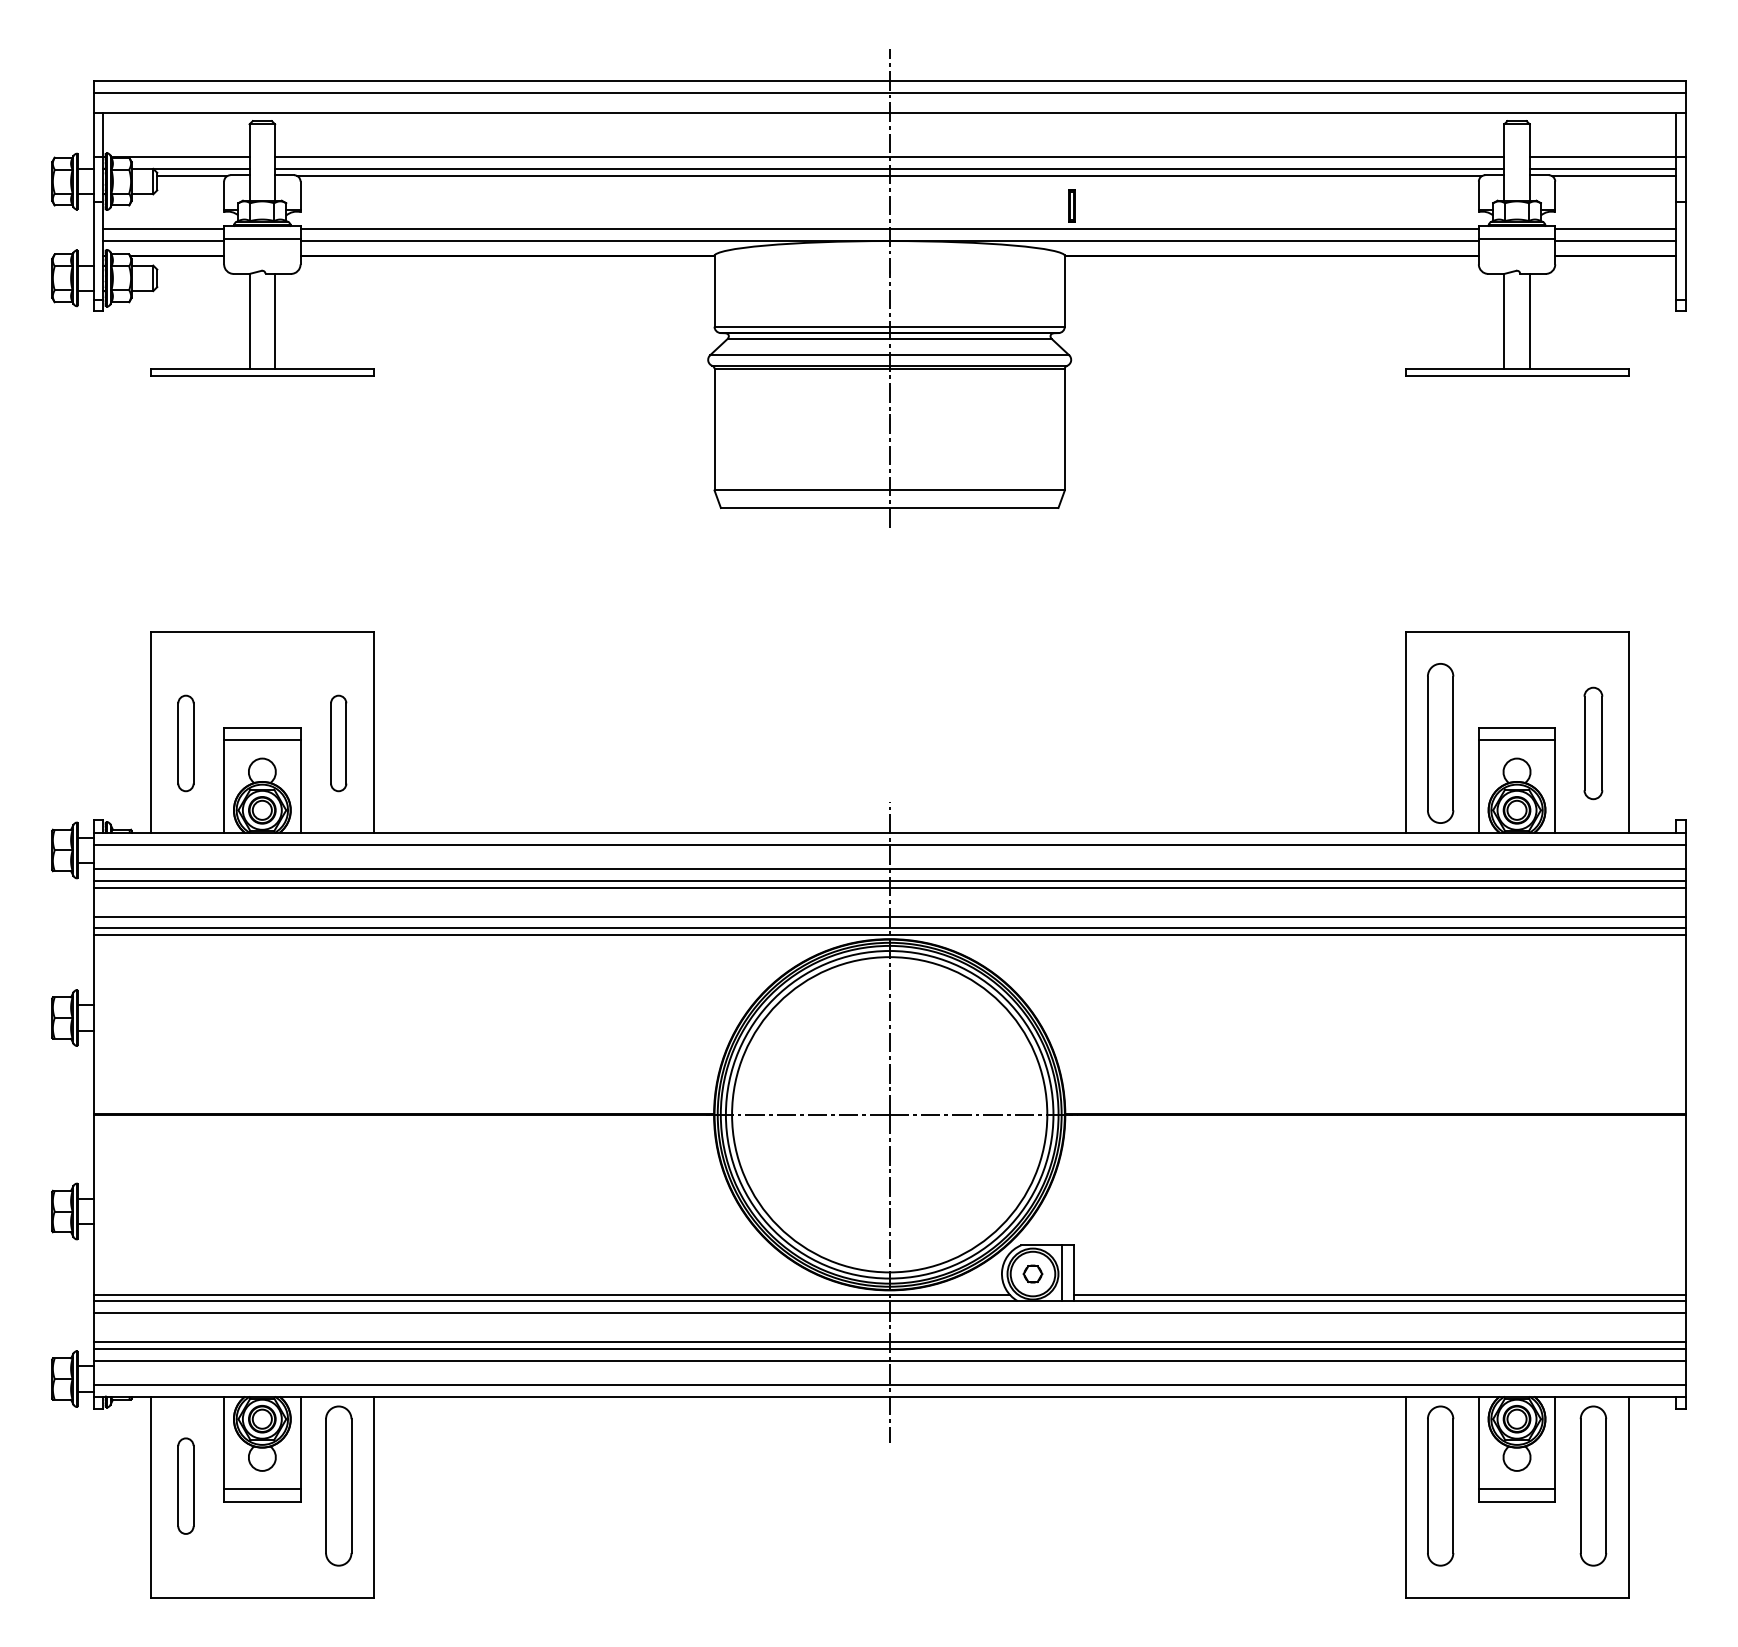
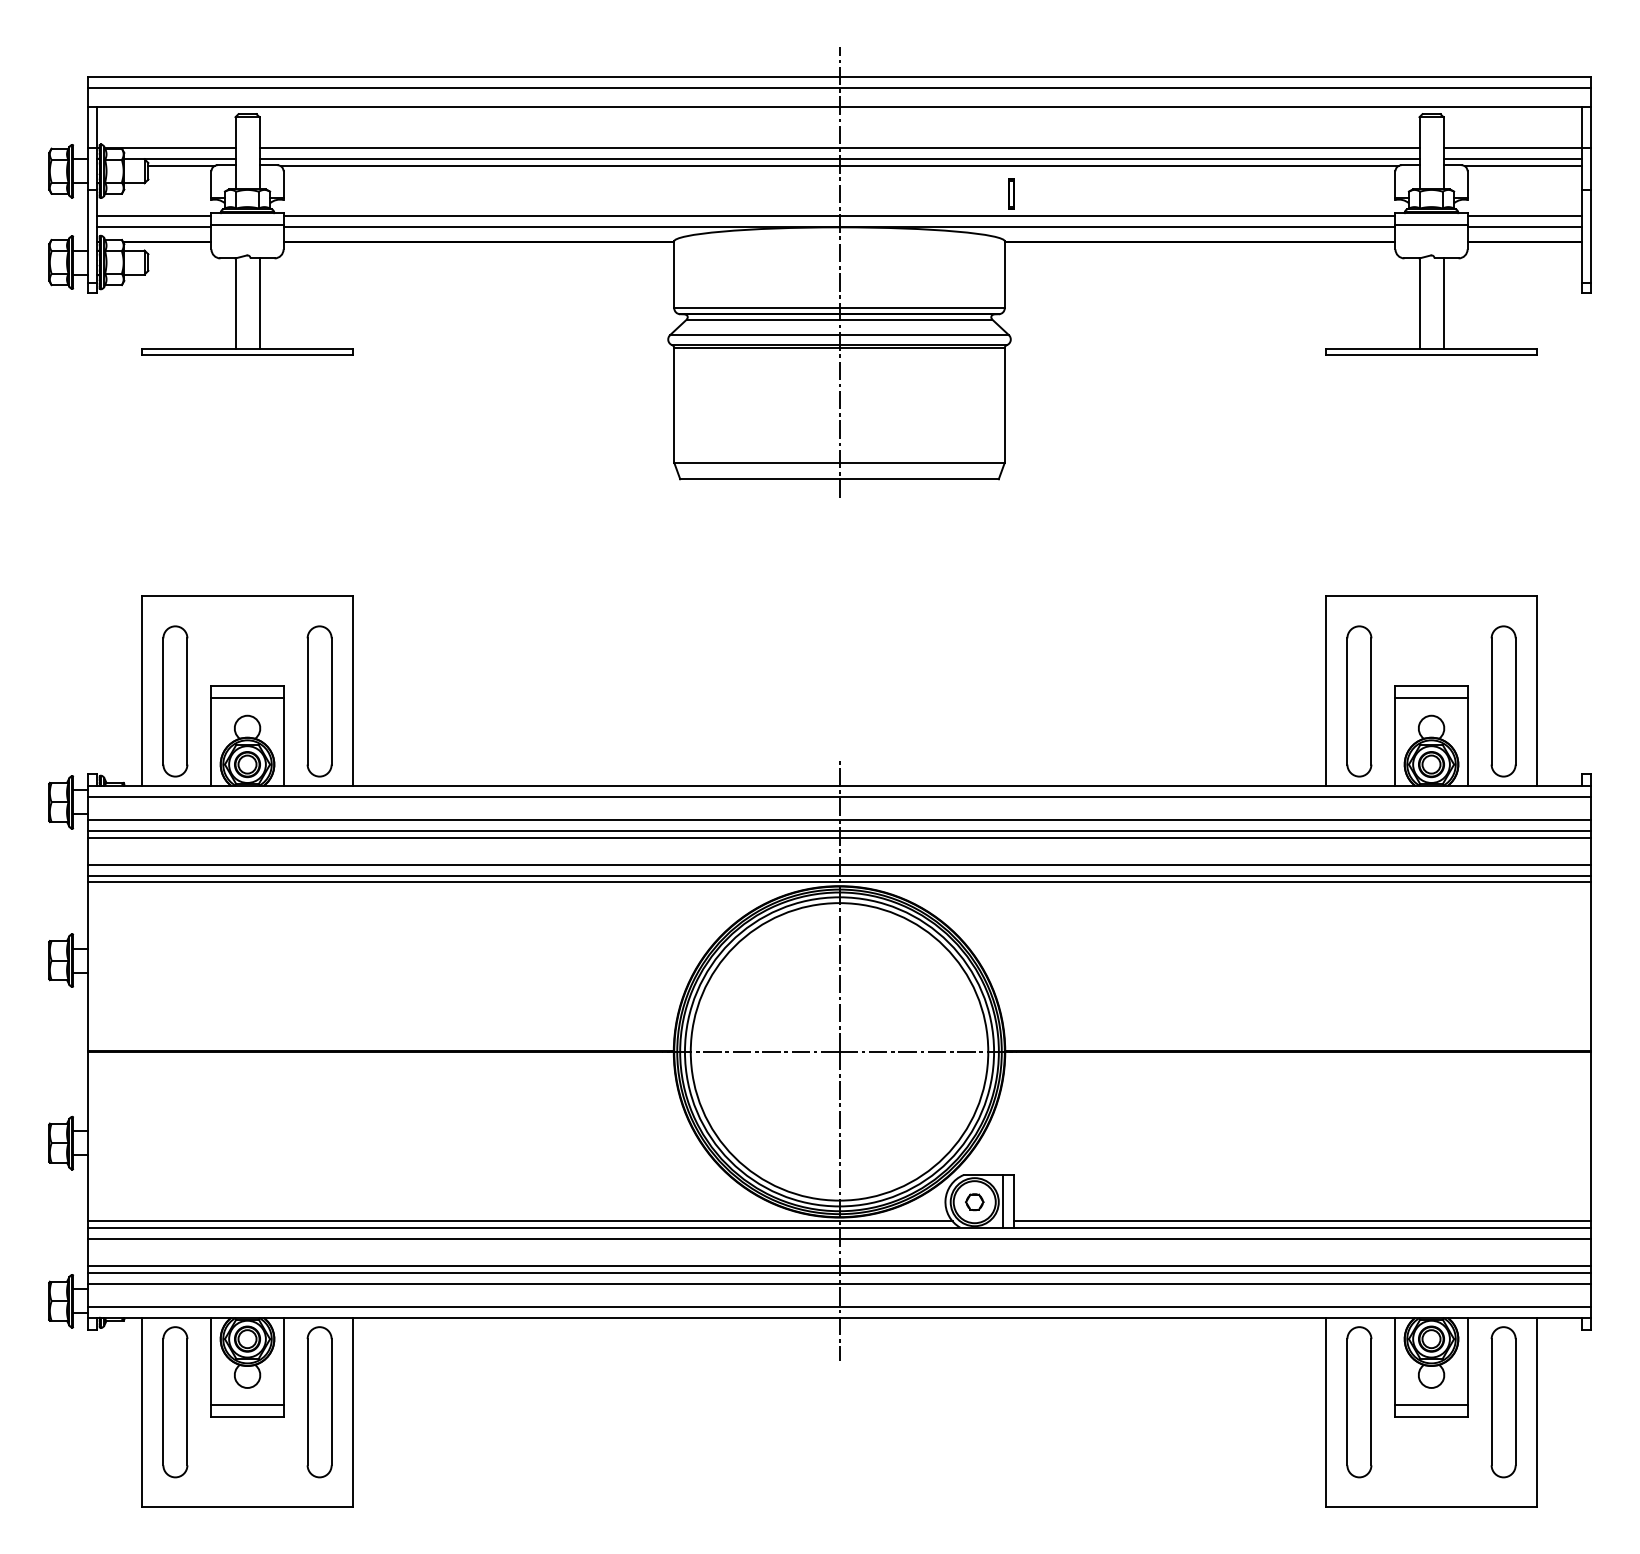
part: (186, 743) -> (175, 701), size x1.67
part: (338, 743) -> (319, 701), size x1.67
part: (1593, 743) -> (1503, 701), size x1.43
part: (186, 1486) -> (175, 1402), size x1.67

